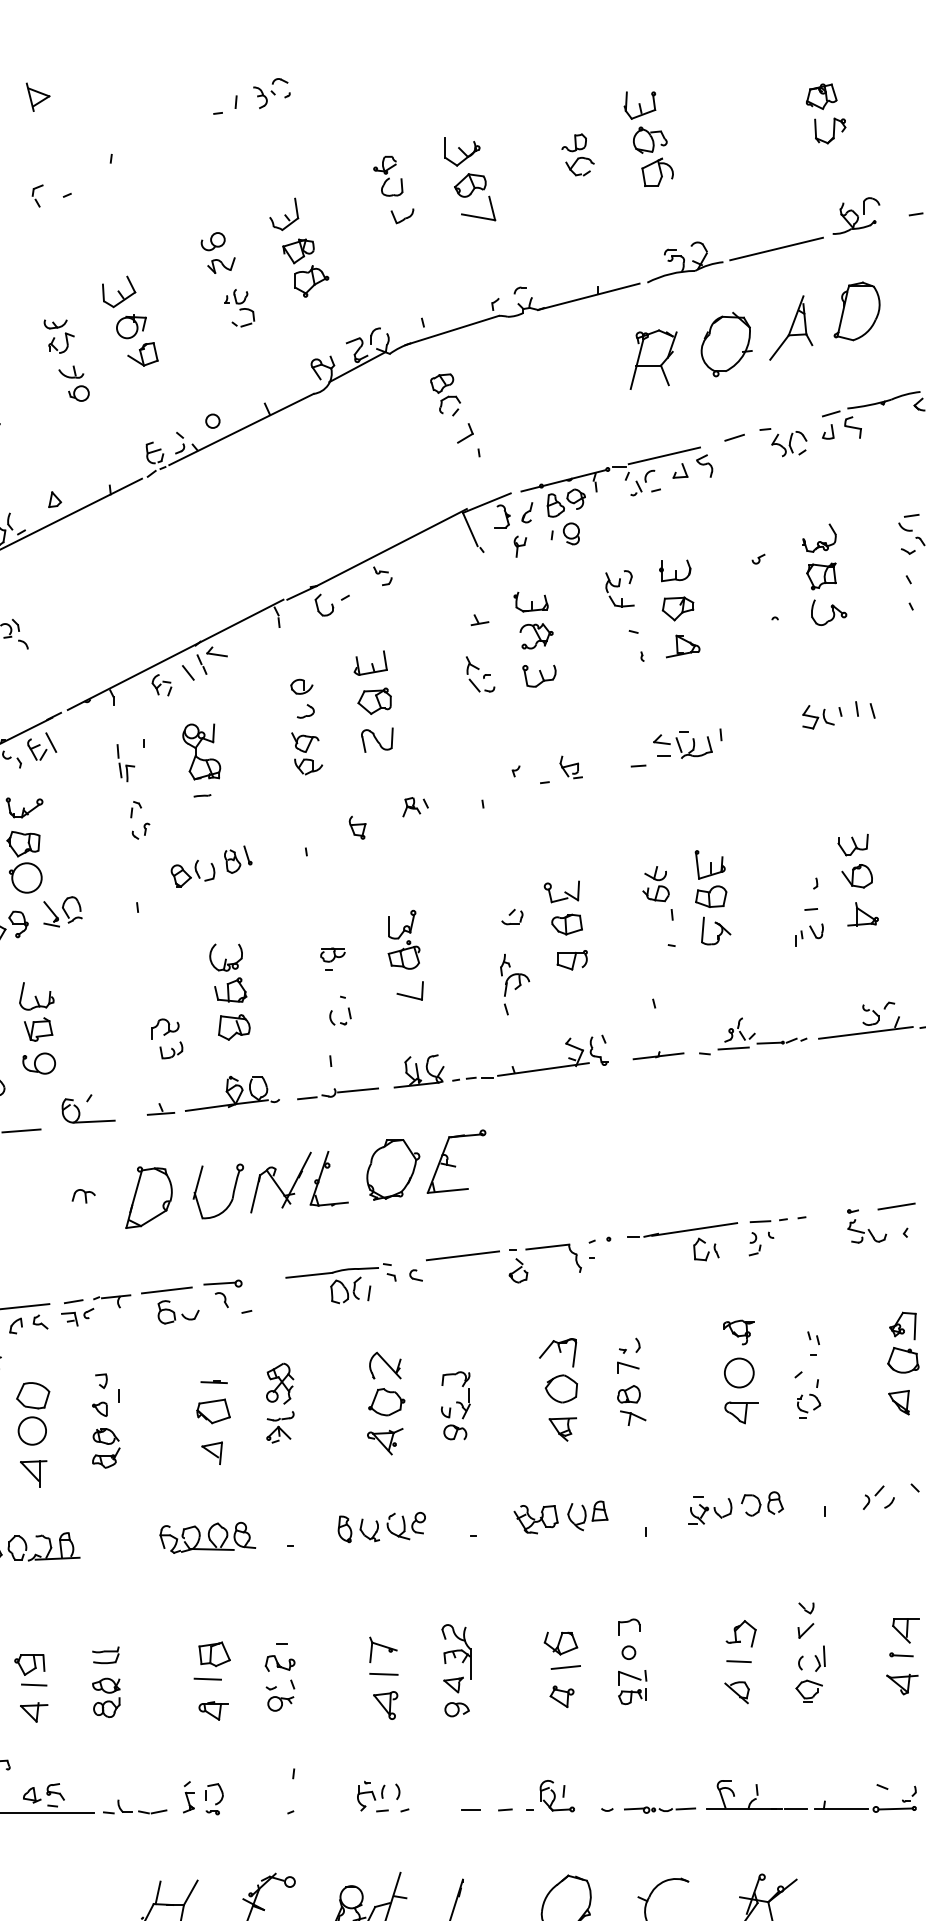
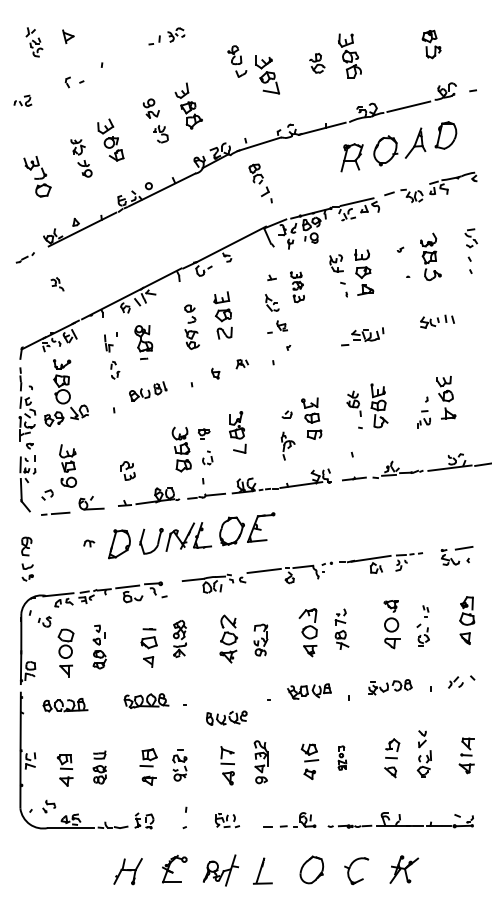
part: (394, 189) -> (237, 61), moved
part: (535, 638) -> (297, 286), size x0.7
part: (561, 768) -> (277, 326), moved
part: (229, 992) -> (181, 449), moved
part: (381, 1525) -> (226, 717), moved
part: (632, 1660) -> (342, 757), size x0.6

